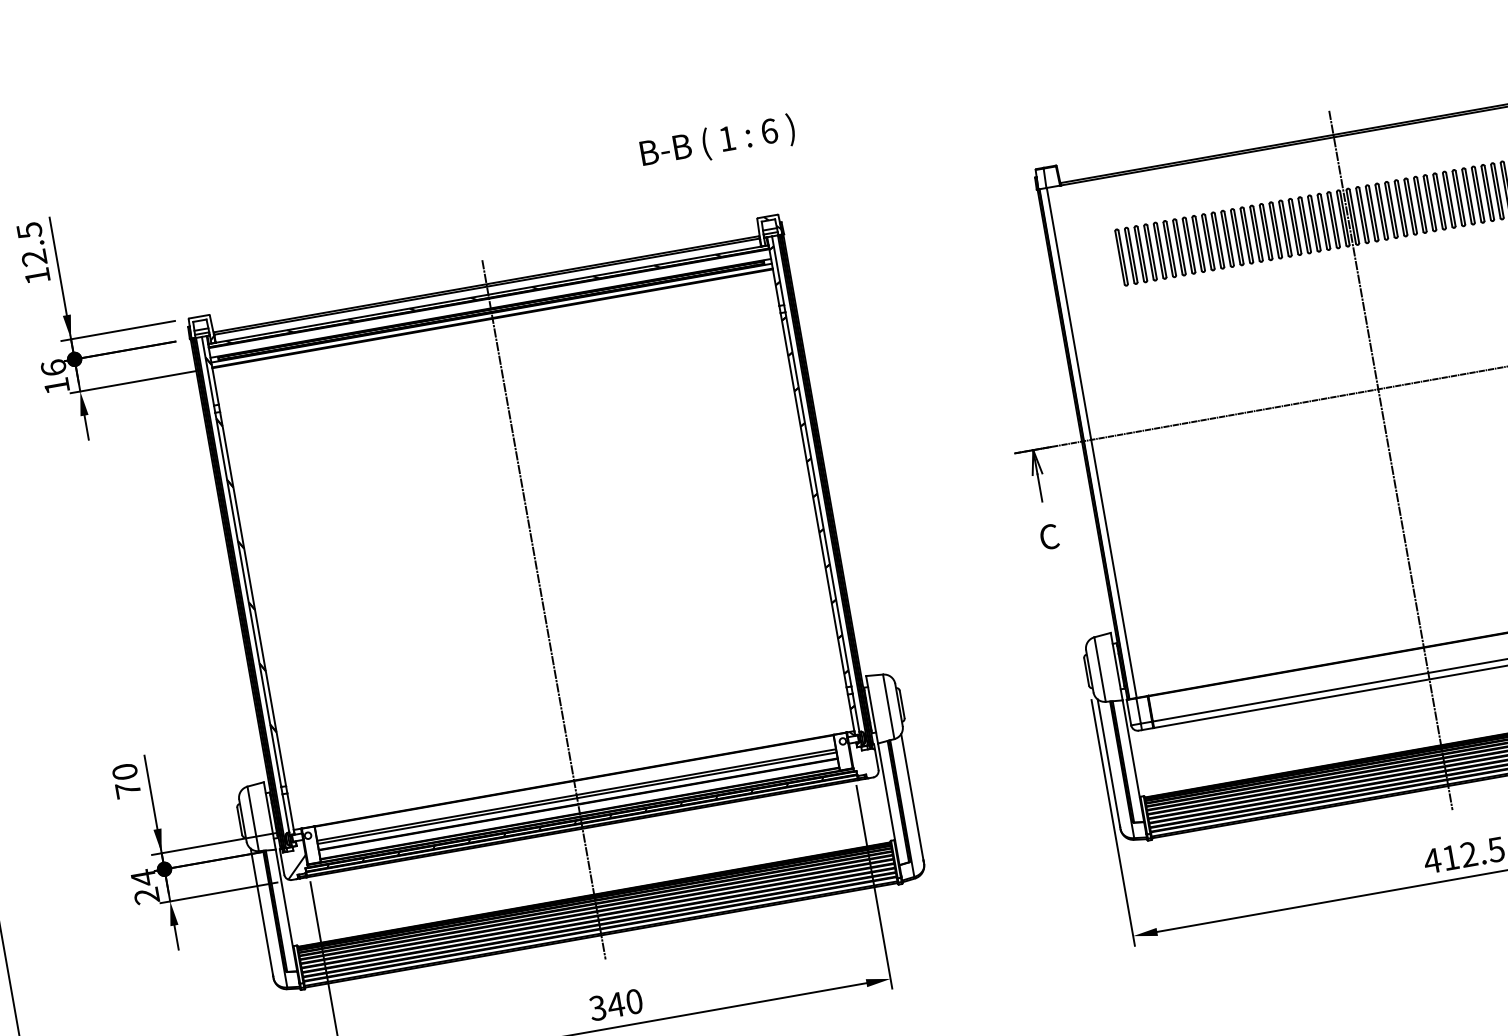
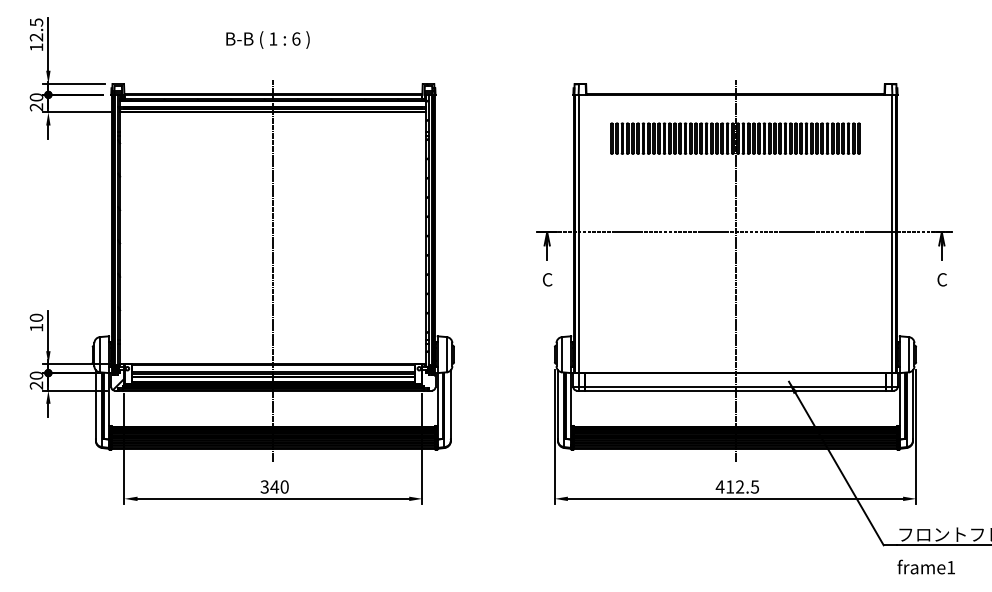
text: (716, 141) -> (267, 39), moved
text: (55, 377) -> (36, 102), 16 -> 20
text: (128, 789) -> (36, 327), 70 -> 10
text: (143, 877) -> (36, 375), 24 -> 20

